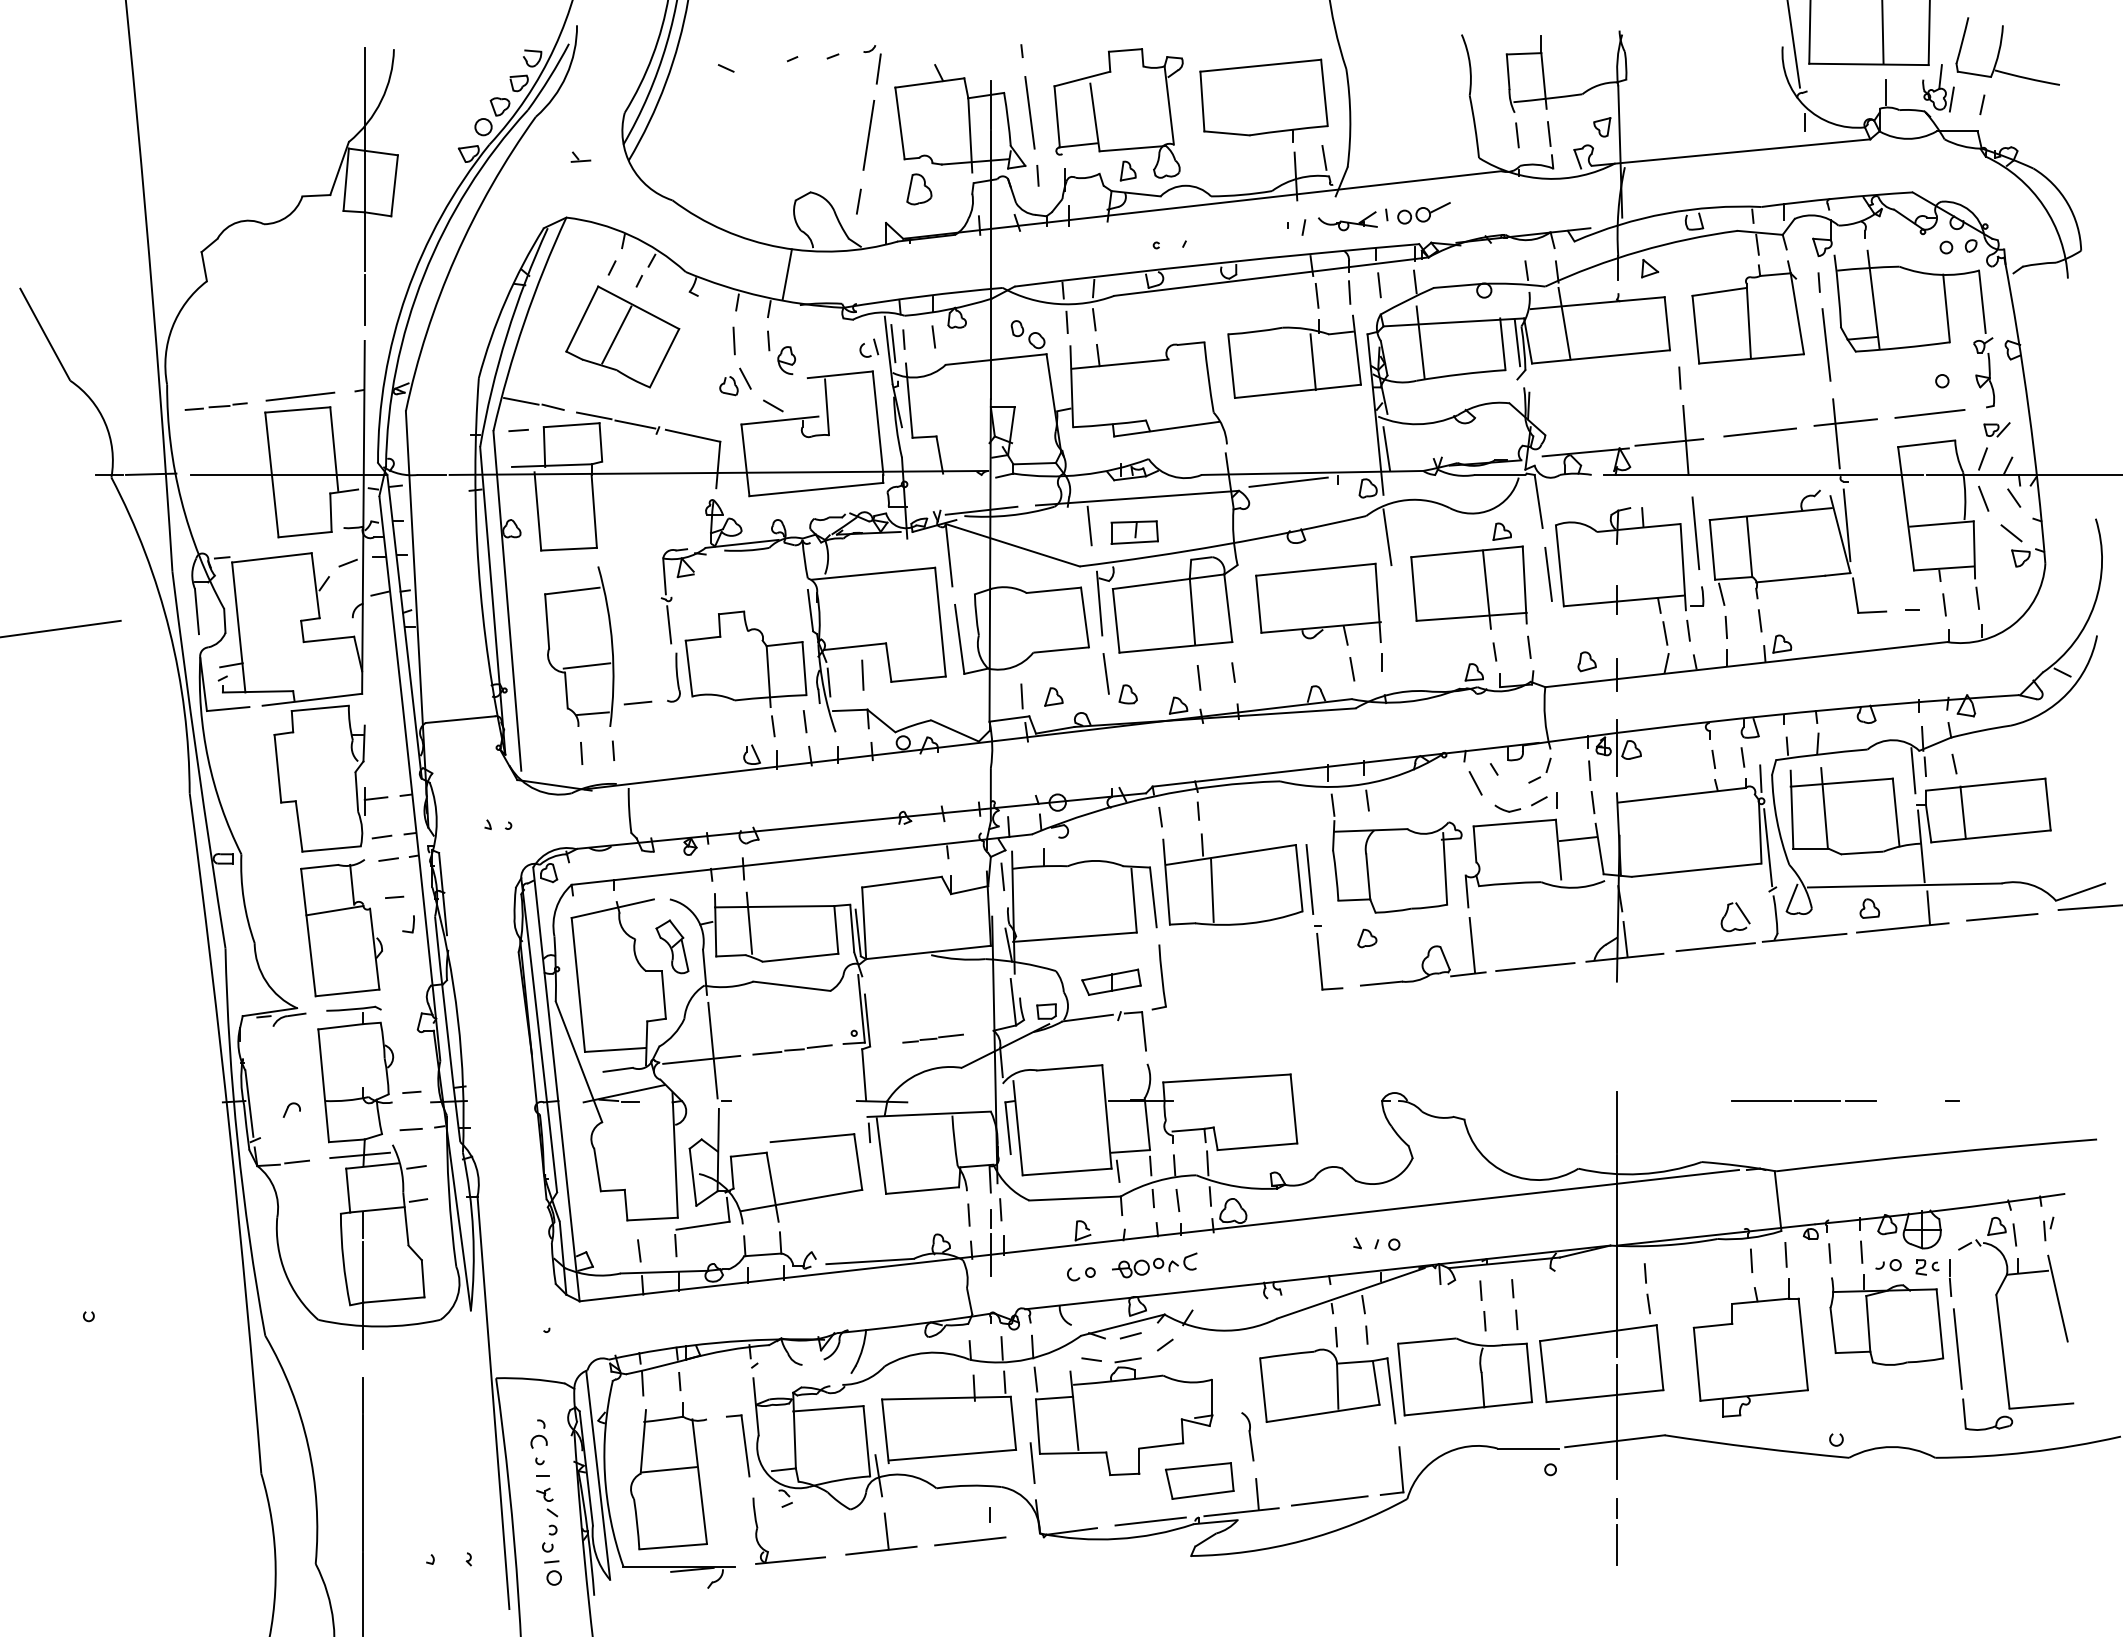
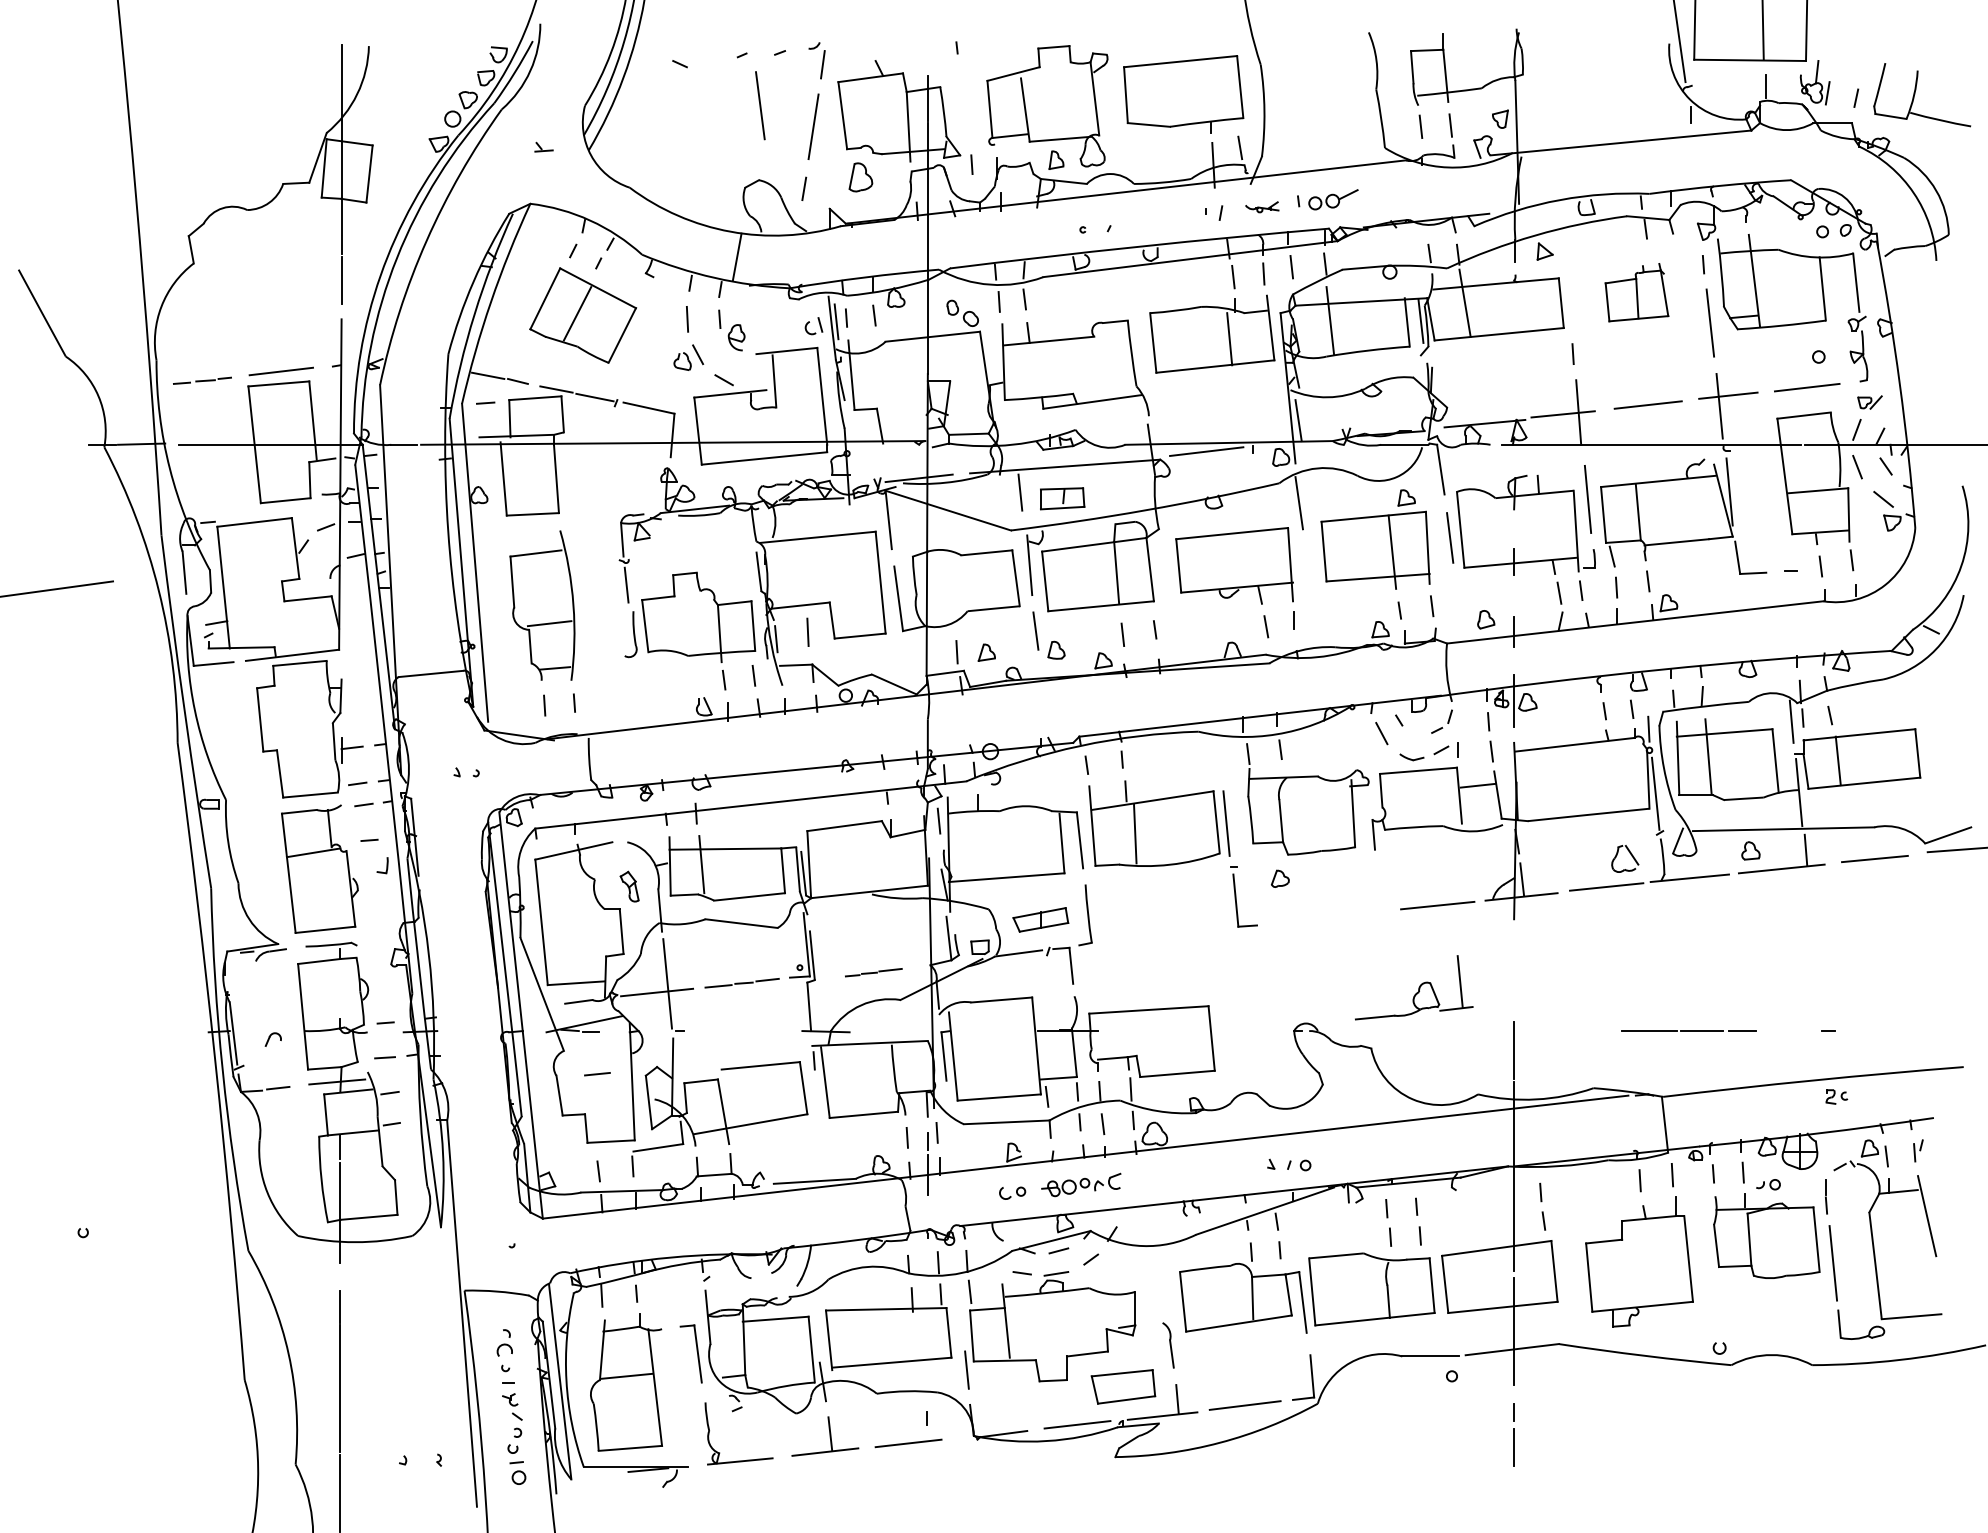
part: (2000, 50) -> (1915, 94), moved
line: (1029, 112) -> (759, 105), moved
part: (1347, 221) -> (1261, 207), size x0.6
part: (1747, 312) -> (1636, 292), size x0.6
line: (637, 702) -> (596, 1073), moved
part: (672, 946) -> (629, 886), size x0.6
part: (1423, 951) -> (1414, 987), moved
part: (1927, 1267) -> (1836, 1097), moved

